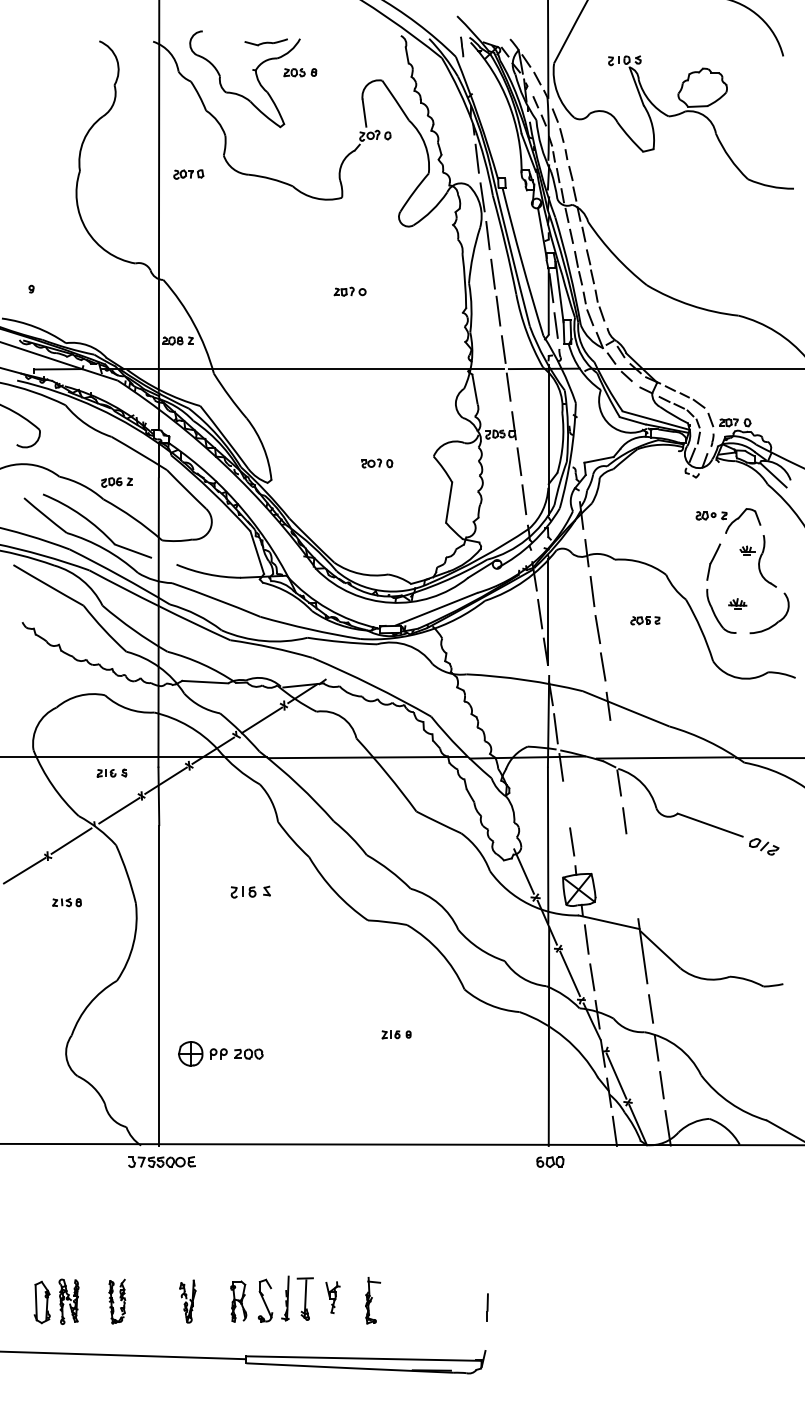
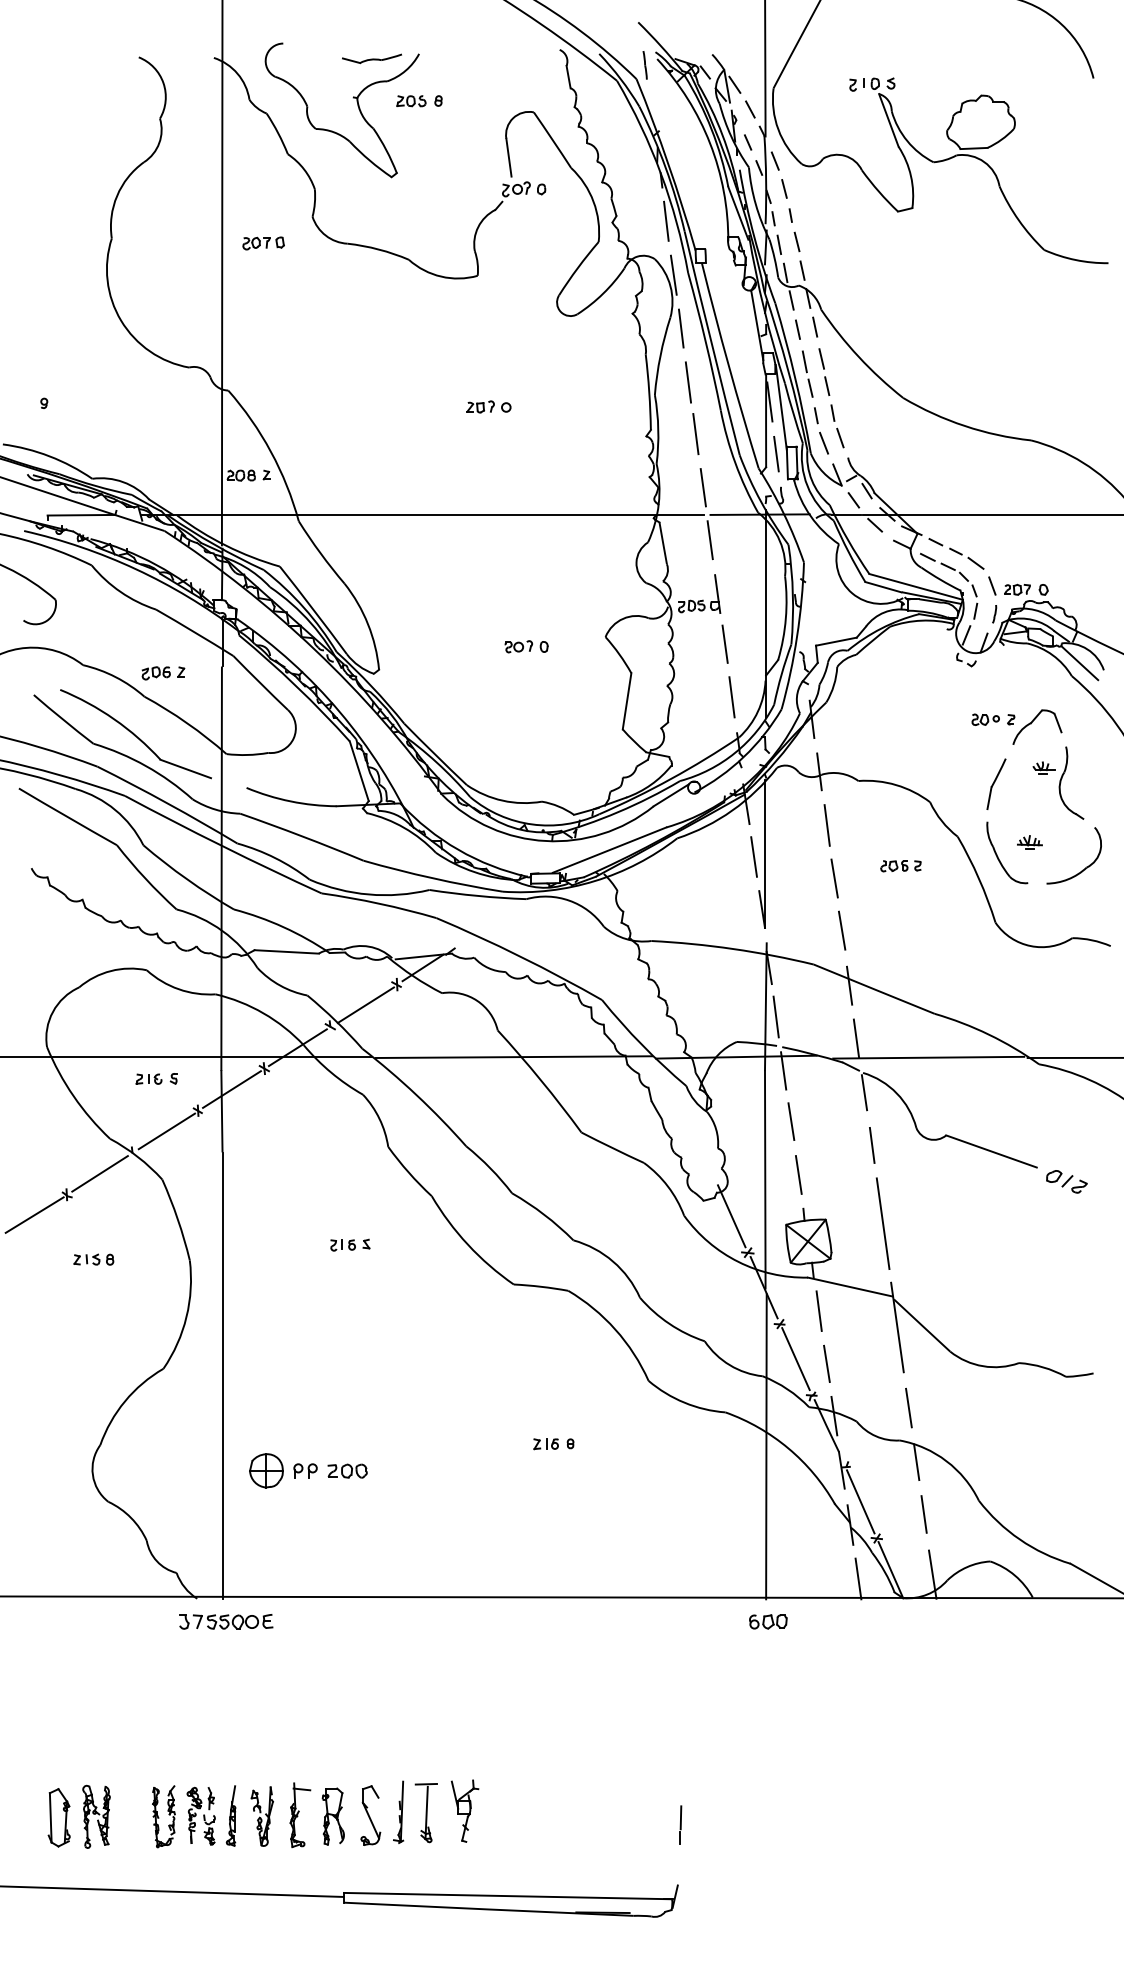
line: (613, 743) -> (856, 1037), added
line: (566, 803) -> (790, 1121), added
line: (632, 876) -> (883, 1223), added
part: (250, 892) -> (349, 1245), size x0.71
part: (332, 1297) -> (464, 1810), size x1.43
part: (373, 1300) -> (300, 1815), moved
part: (151, 1301) -> (211, 1816), added

